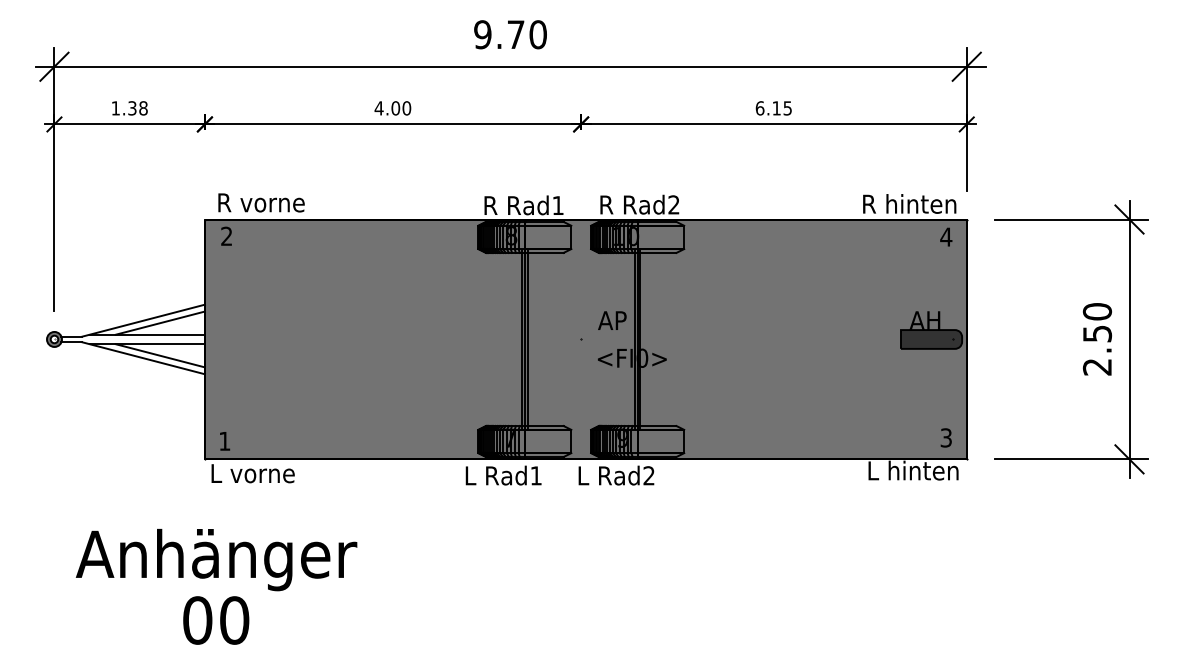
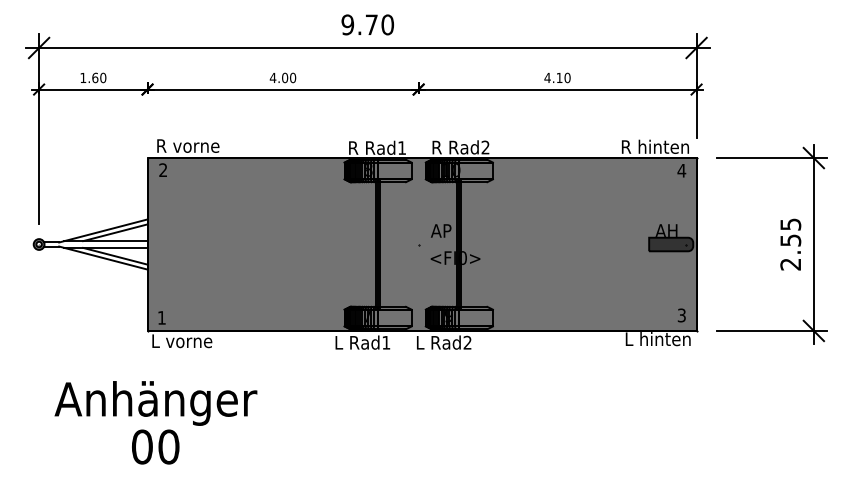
text: (138, 107) -> (99, 77), 1.38 -> 1.60
text: (773, 107) -> (557, 77), 6.15 -> 4.10
text: (1097, 311) -> (790, 224), 2.50 -> 2.55

